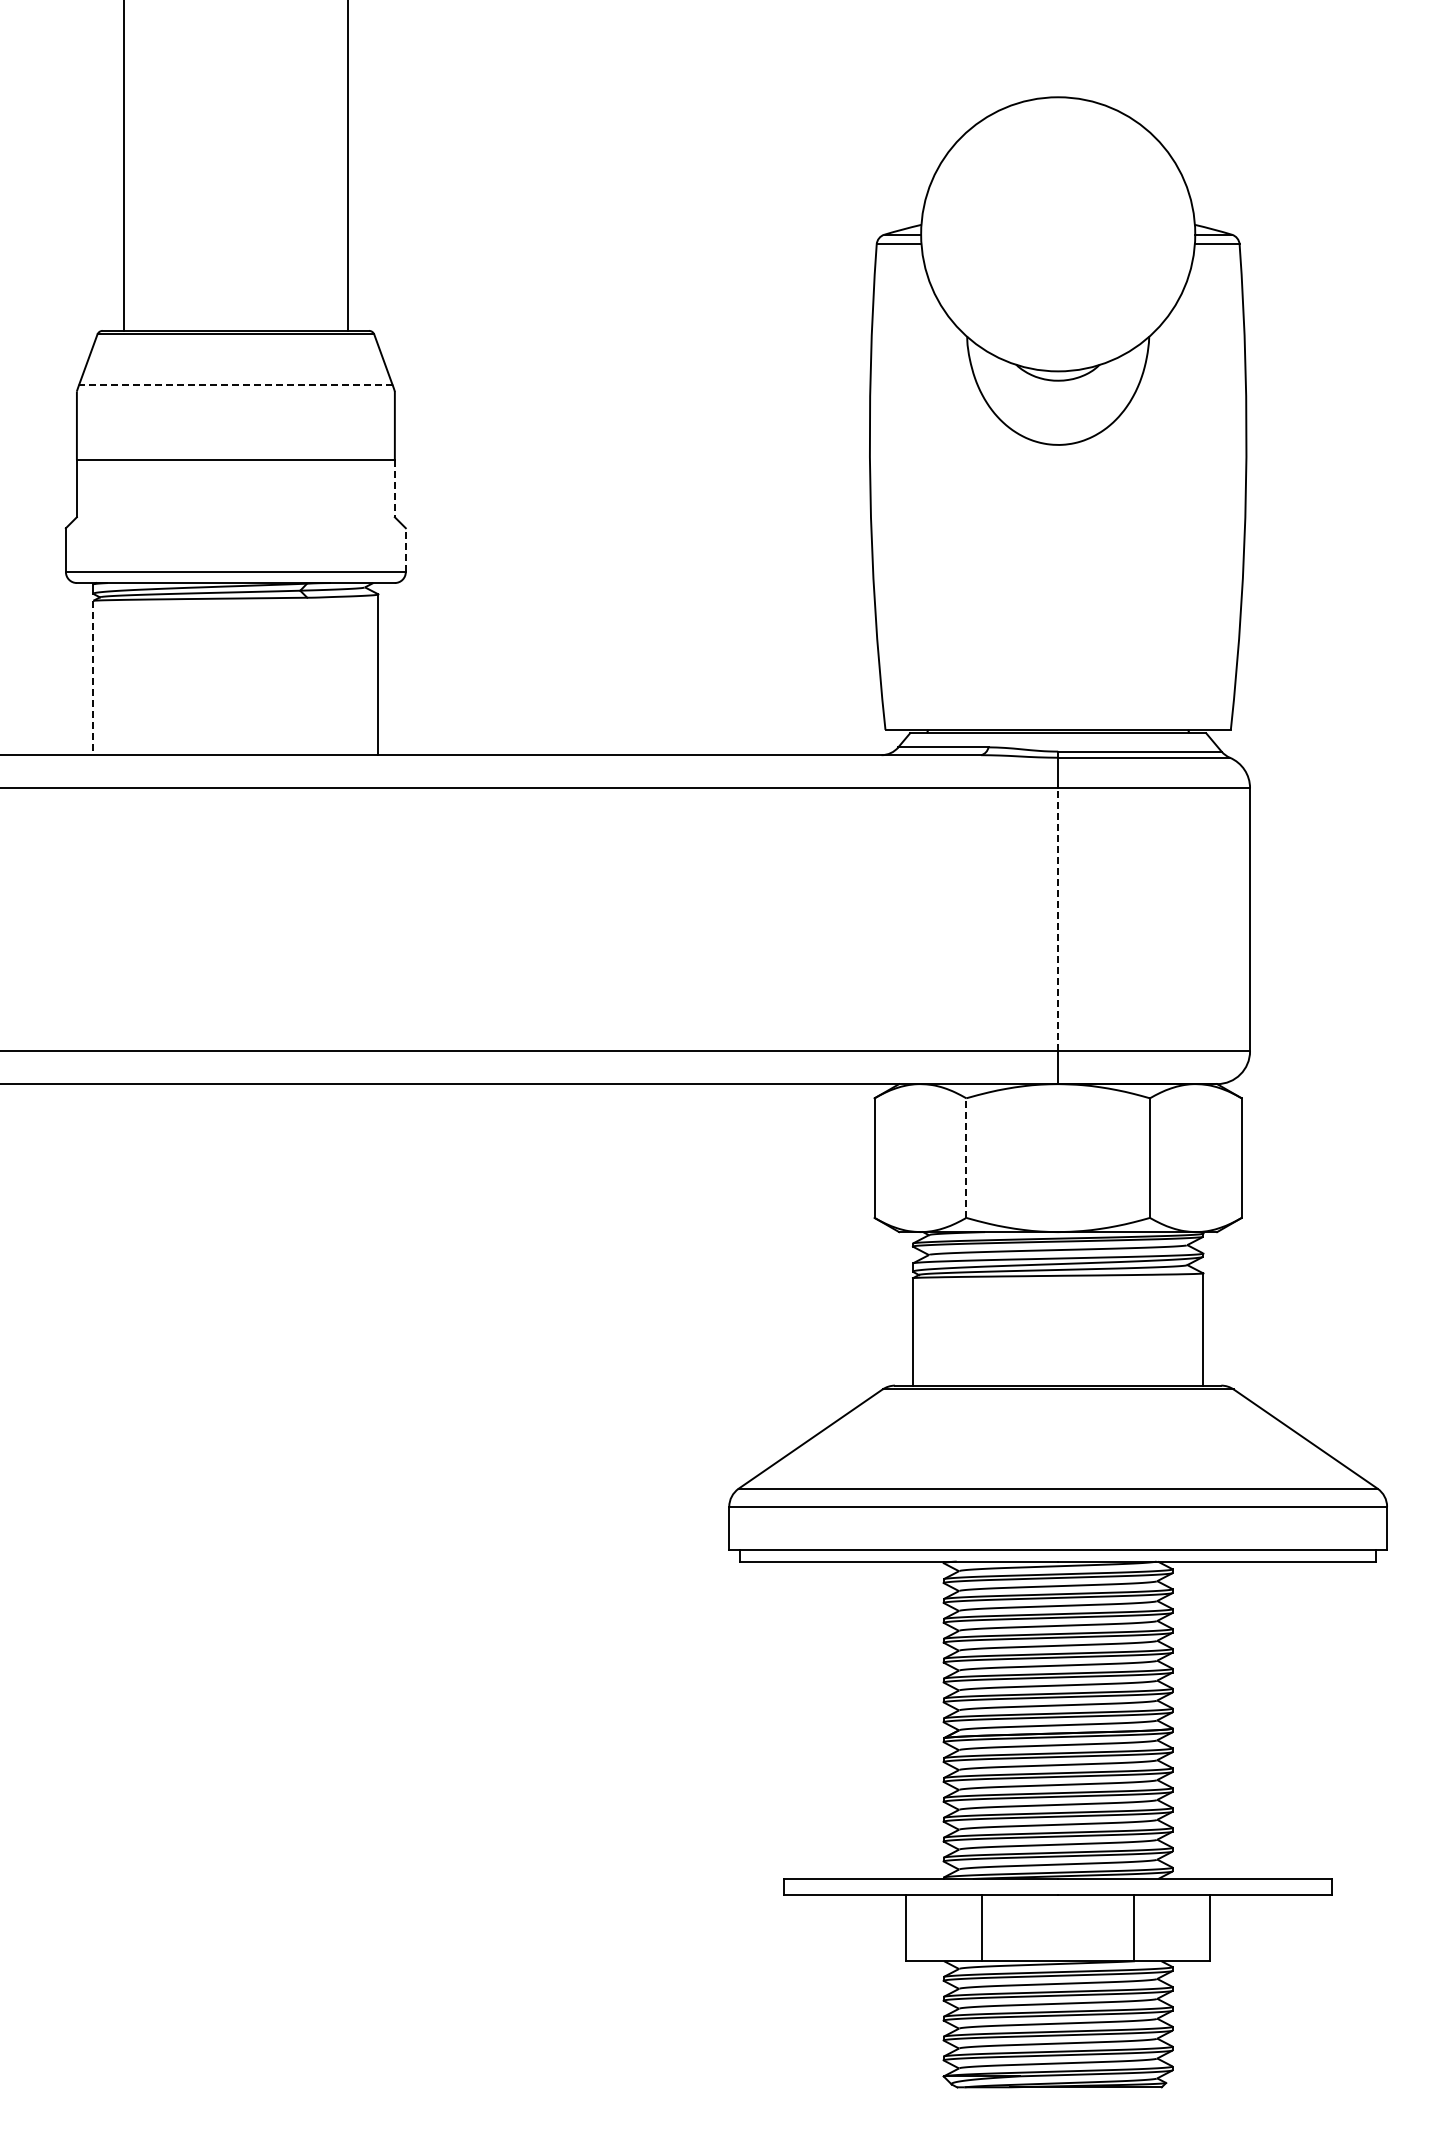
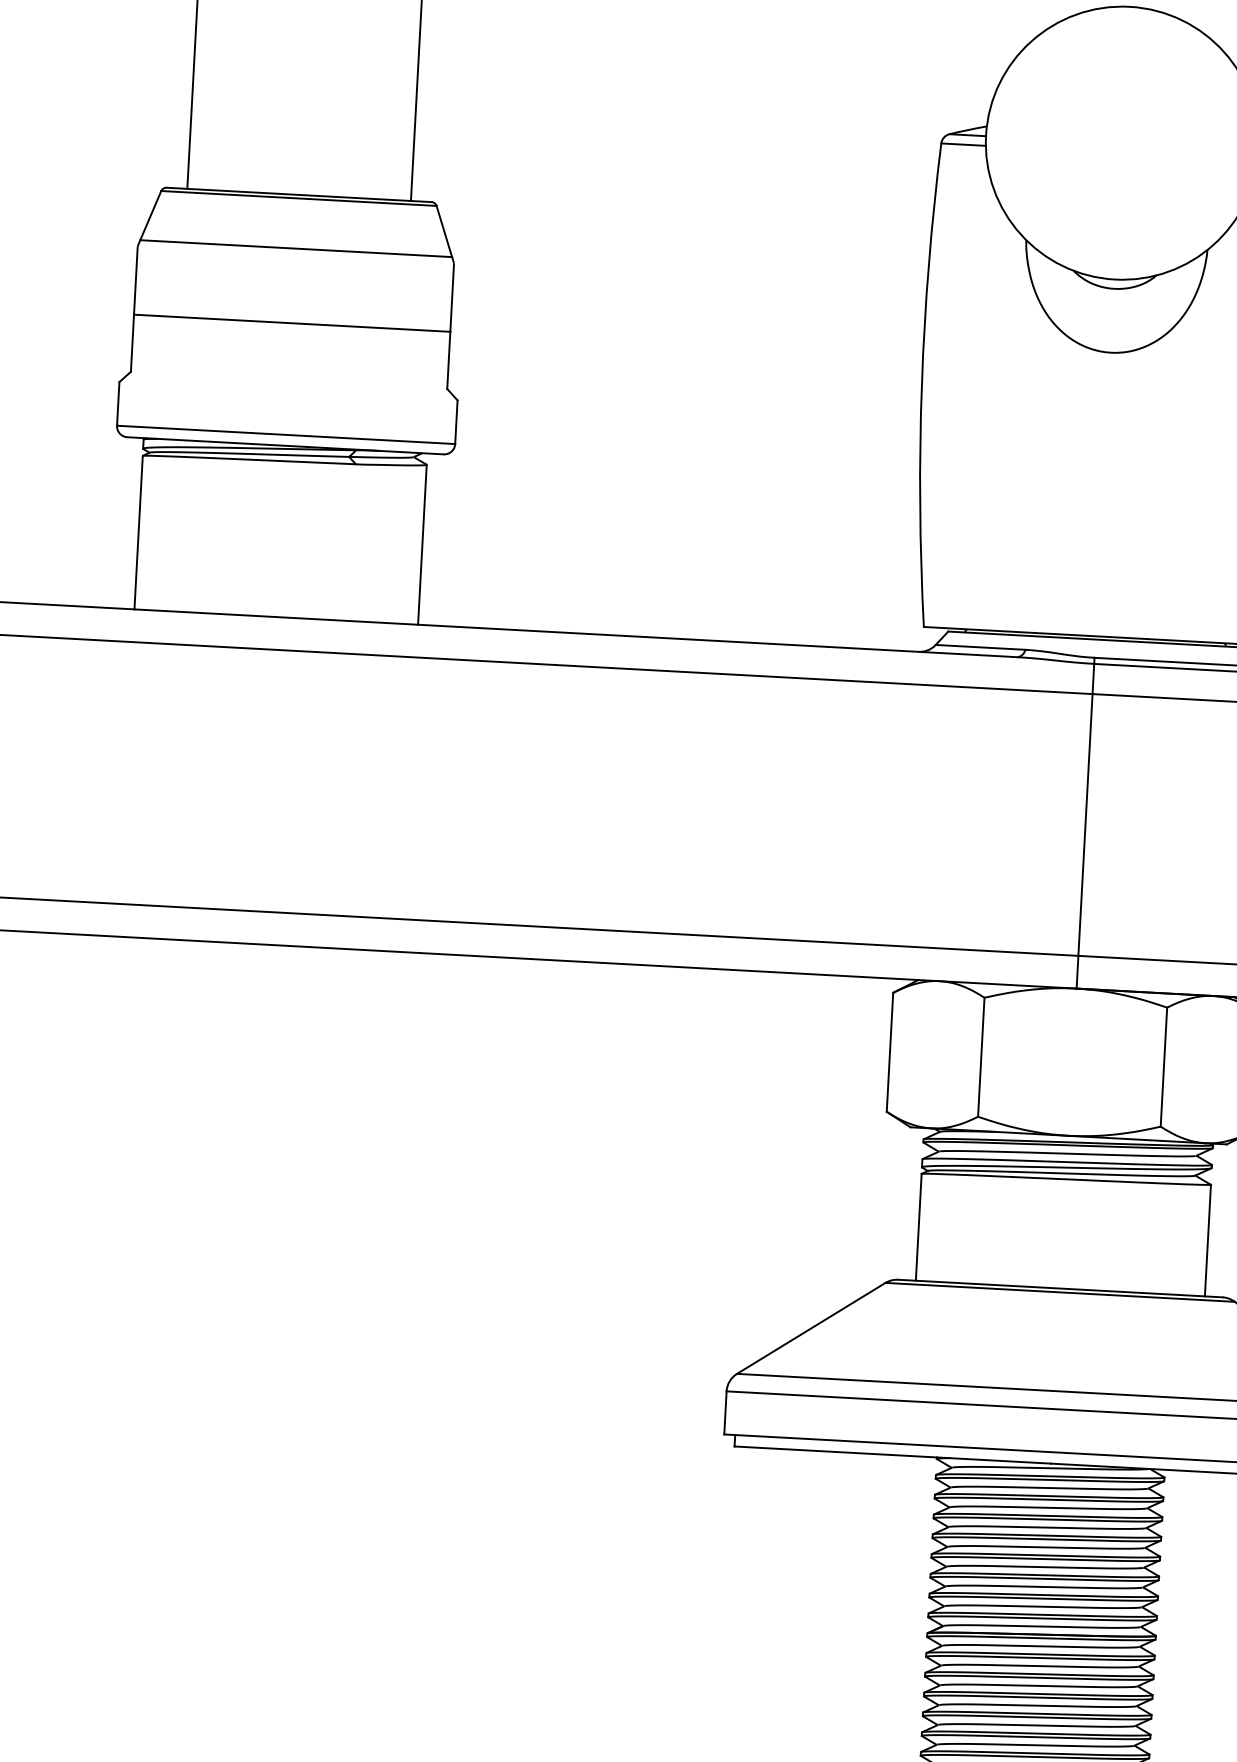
line: (235, 384) -> (295, 248), dashed -> solid
line: (394, 488) -> (448, 360), dashed -> solid
line: (405, 550) -> (456, 422), dashed -> solid
line: (93, 678) -> (138, 533), dashed -> solid
line: (1058, 919) -> (1085, 824), dashed -> solid
line: (966, 1158) -> (981, 1057), dashed -> solid

